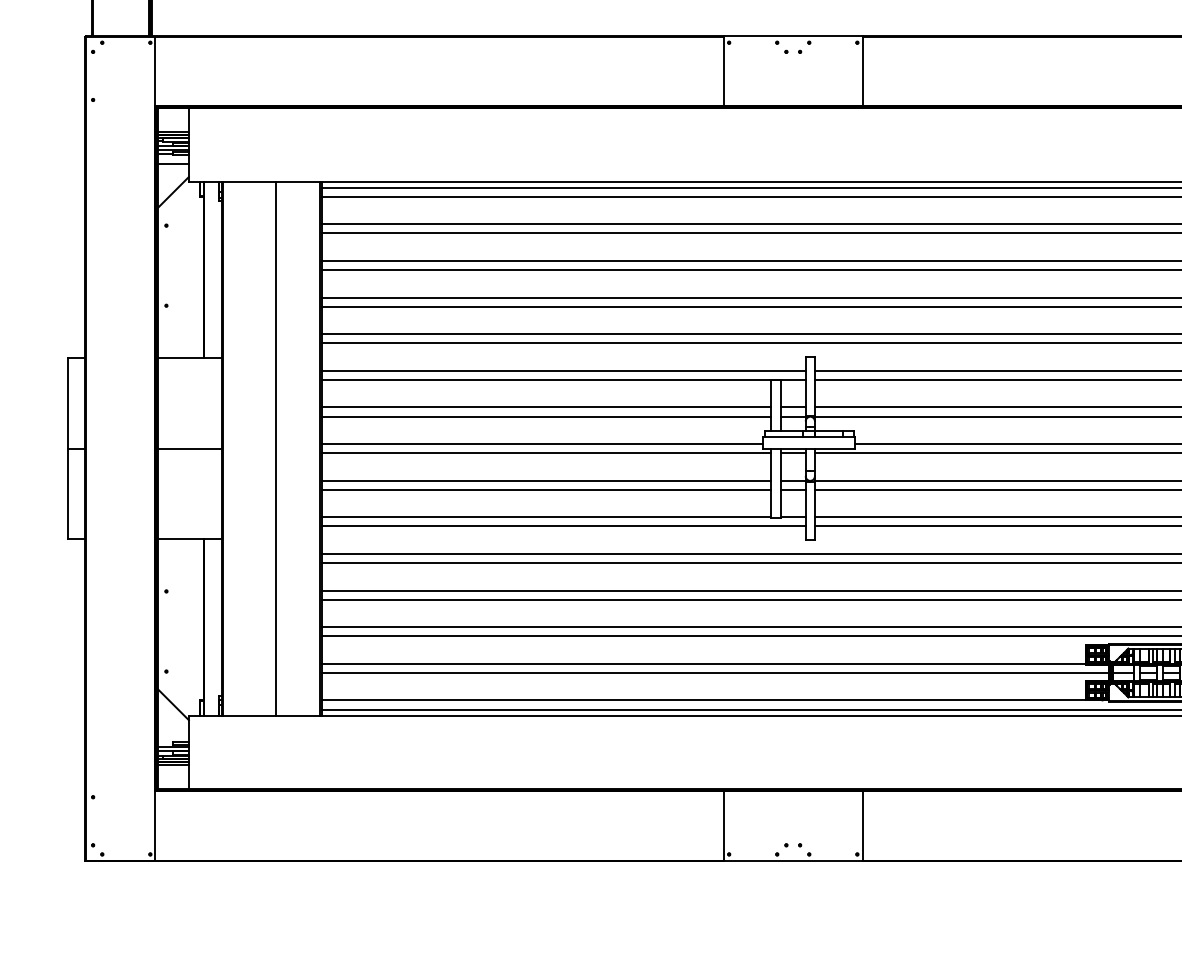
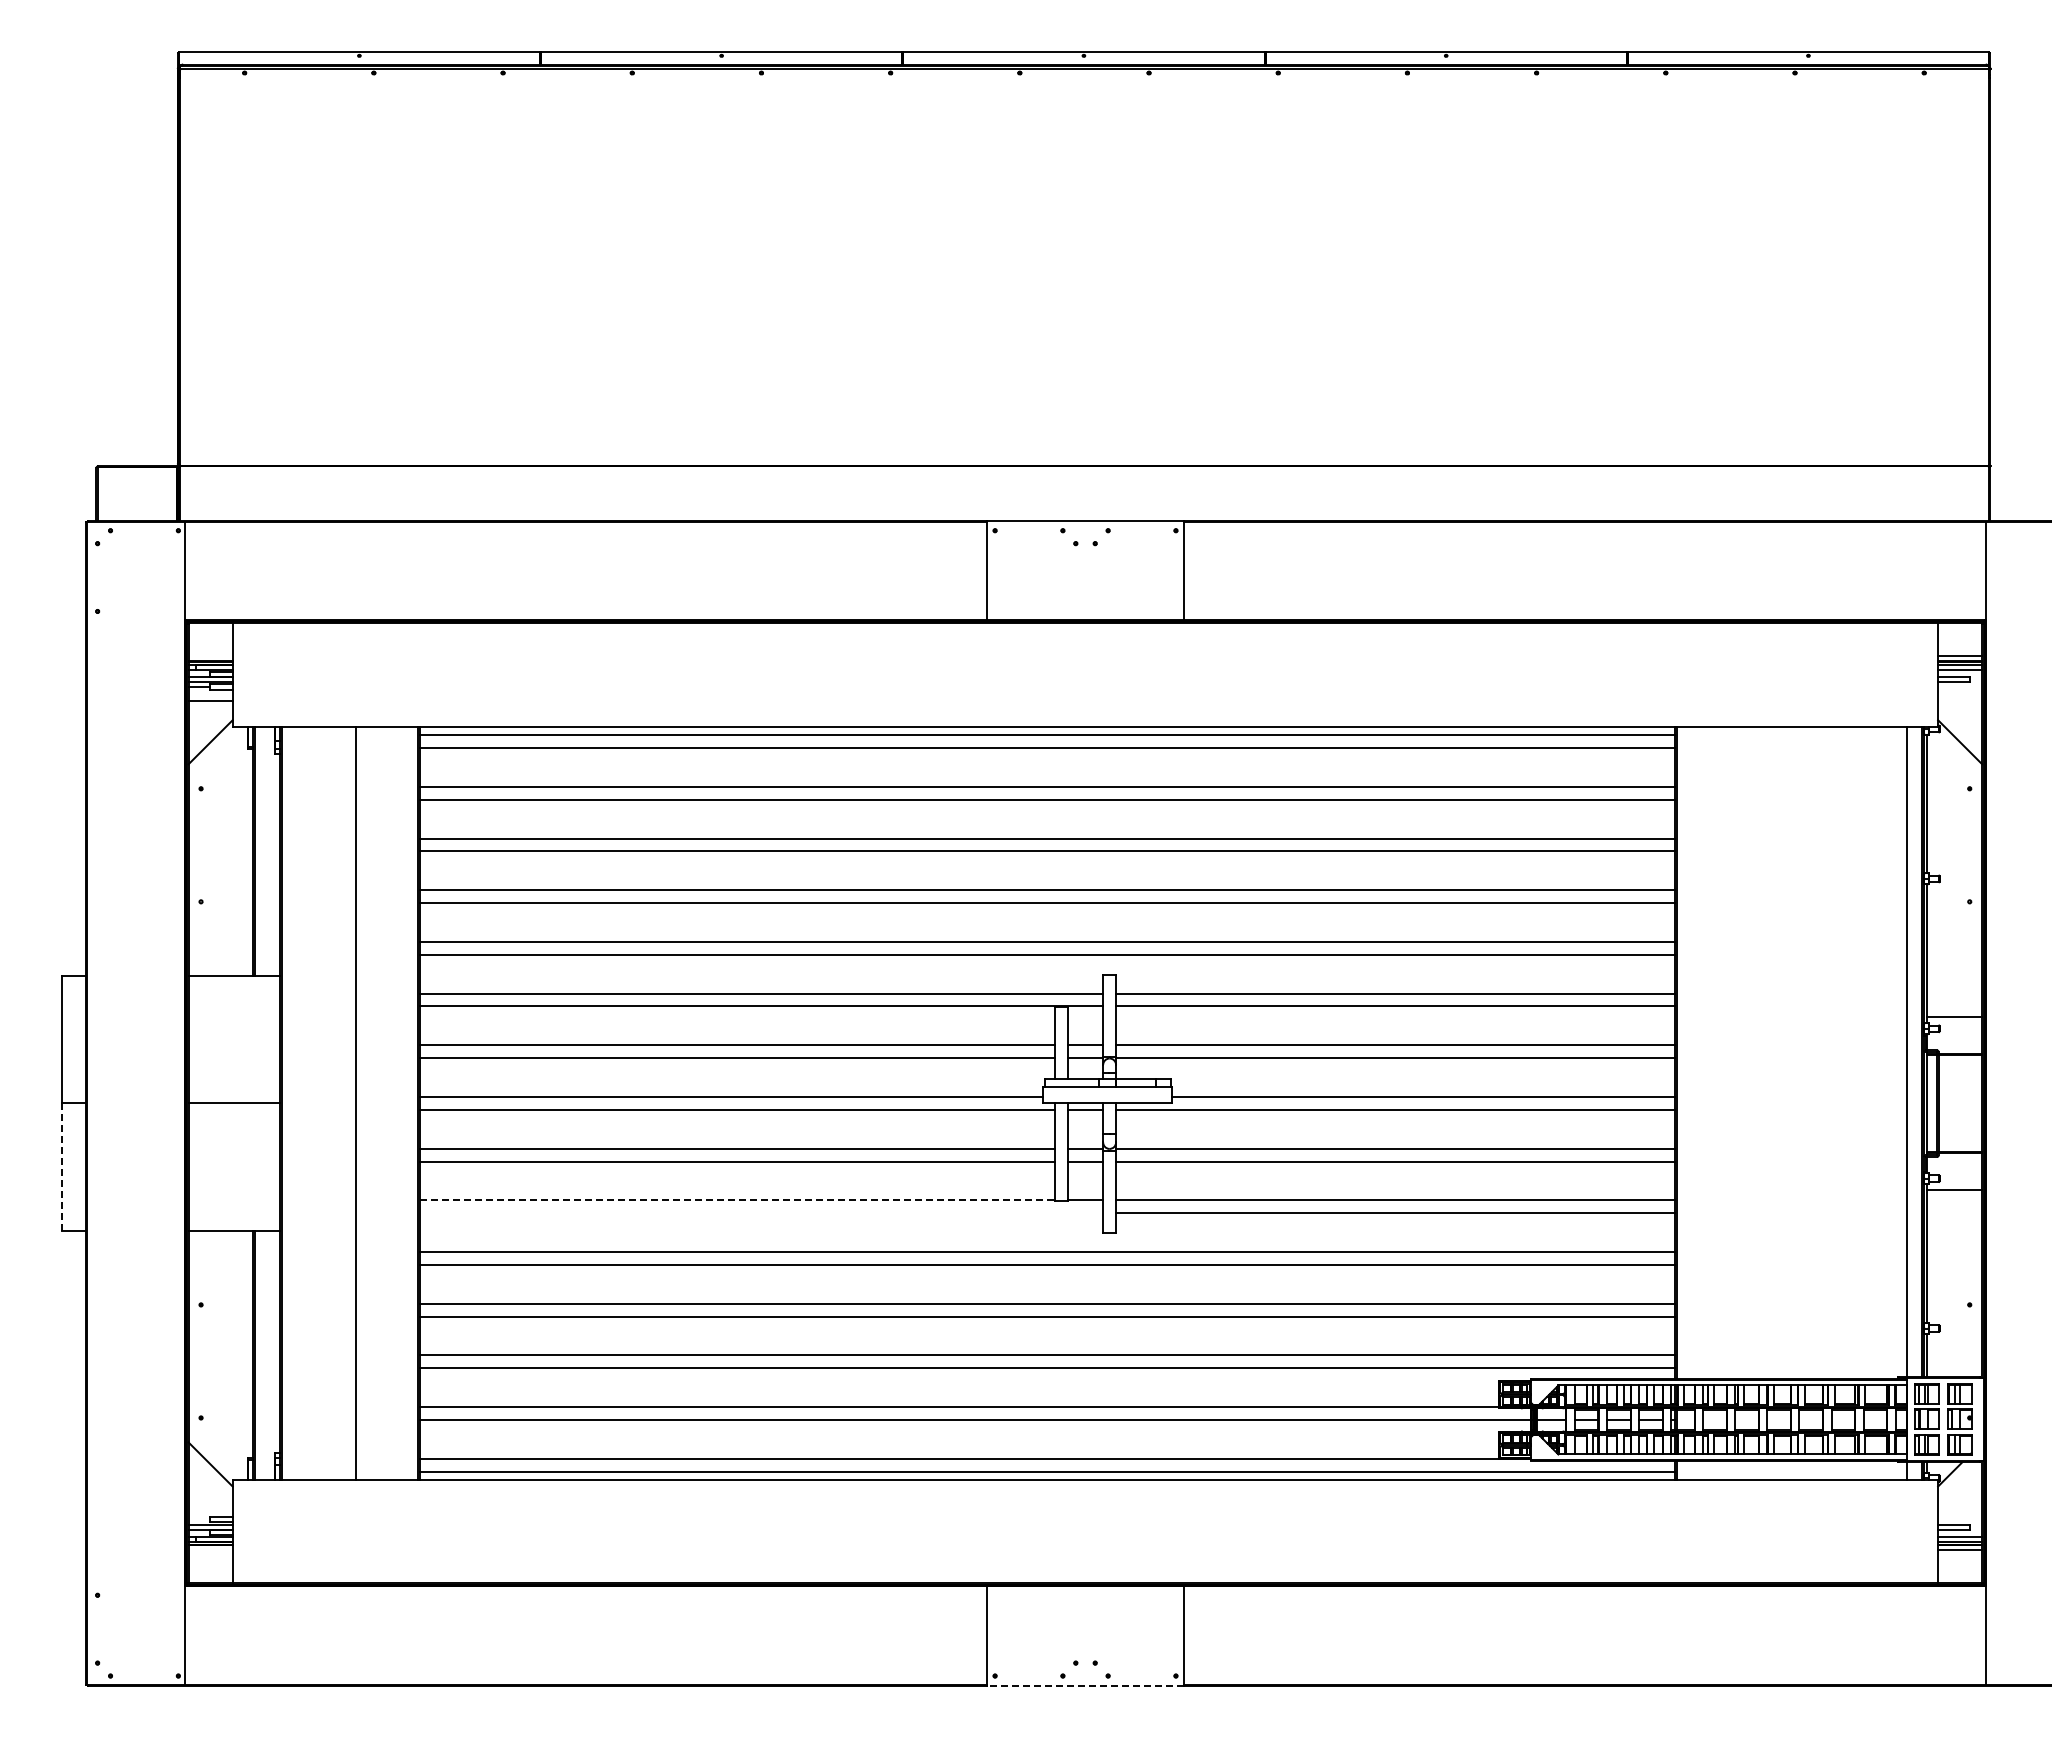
line: (173, 131) -> (210, 656), removed
line: (67, 494) -> (61, 1167), solid -> dashed
line: (547, 517) -> (738, 1200), solid -> dashed
line: (563, 526) -> (761, 1213), removed
line: (173, 765) -> (210, 1550), removed
line: (793, 861) -> (1085, 1685), solid -> dashed

